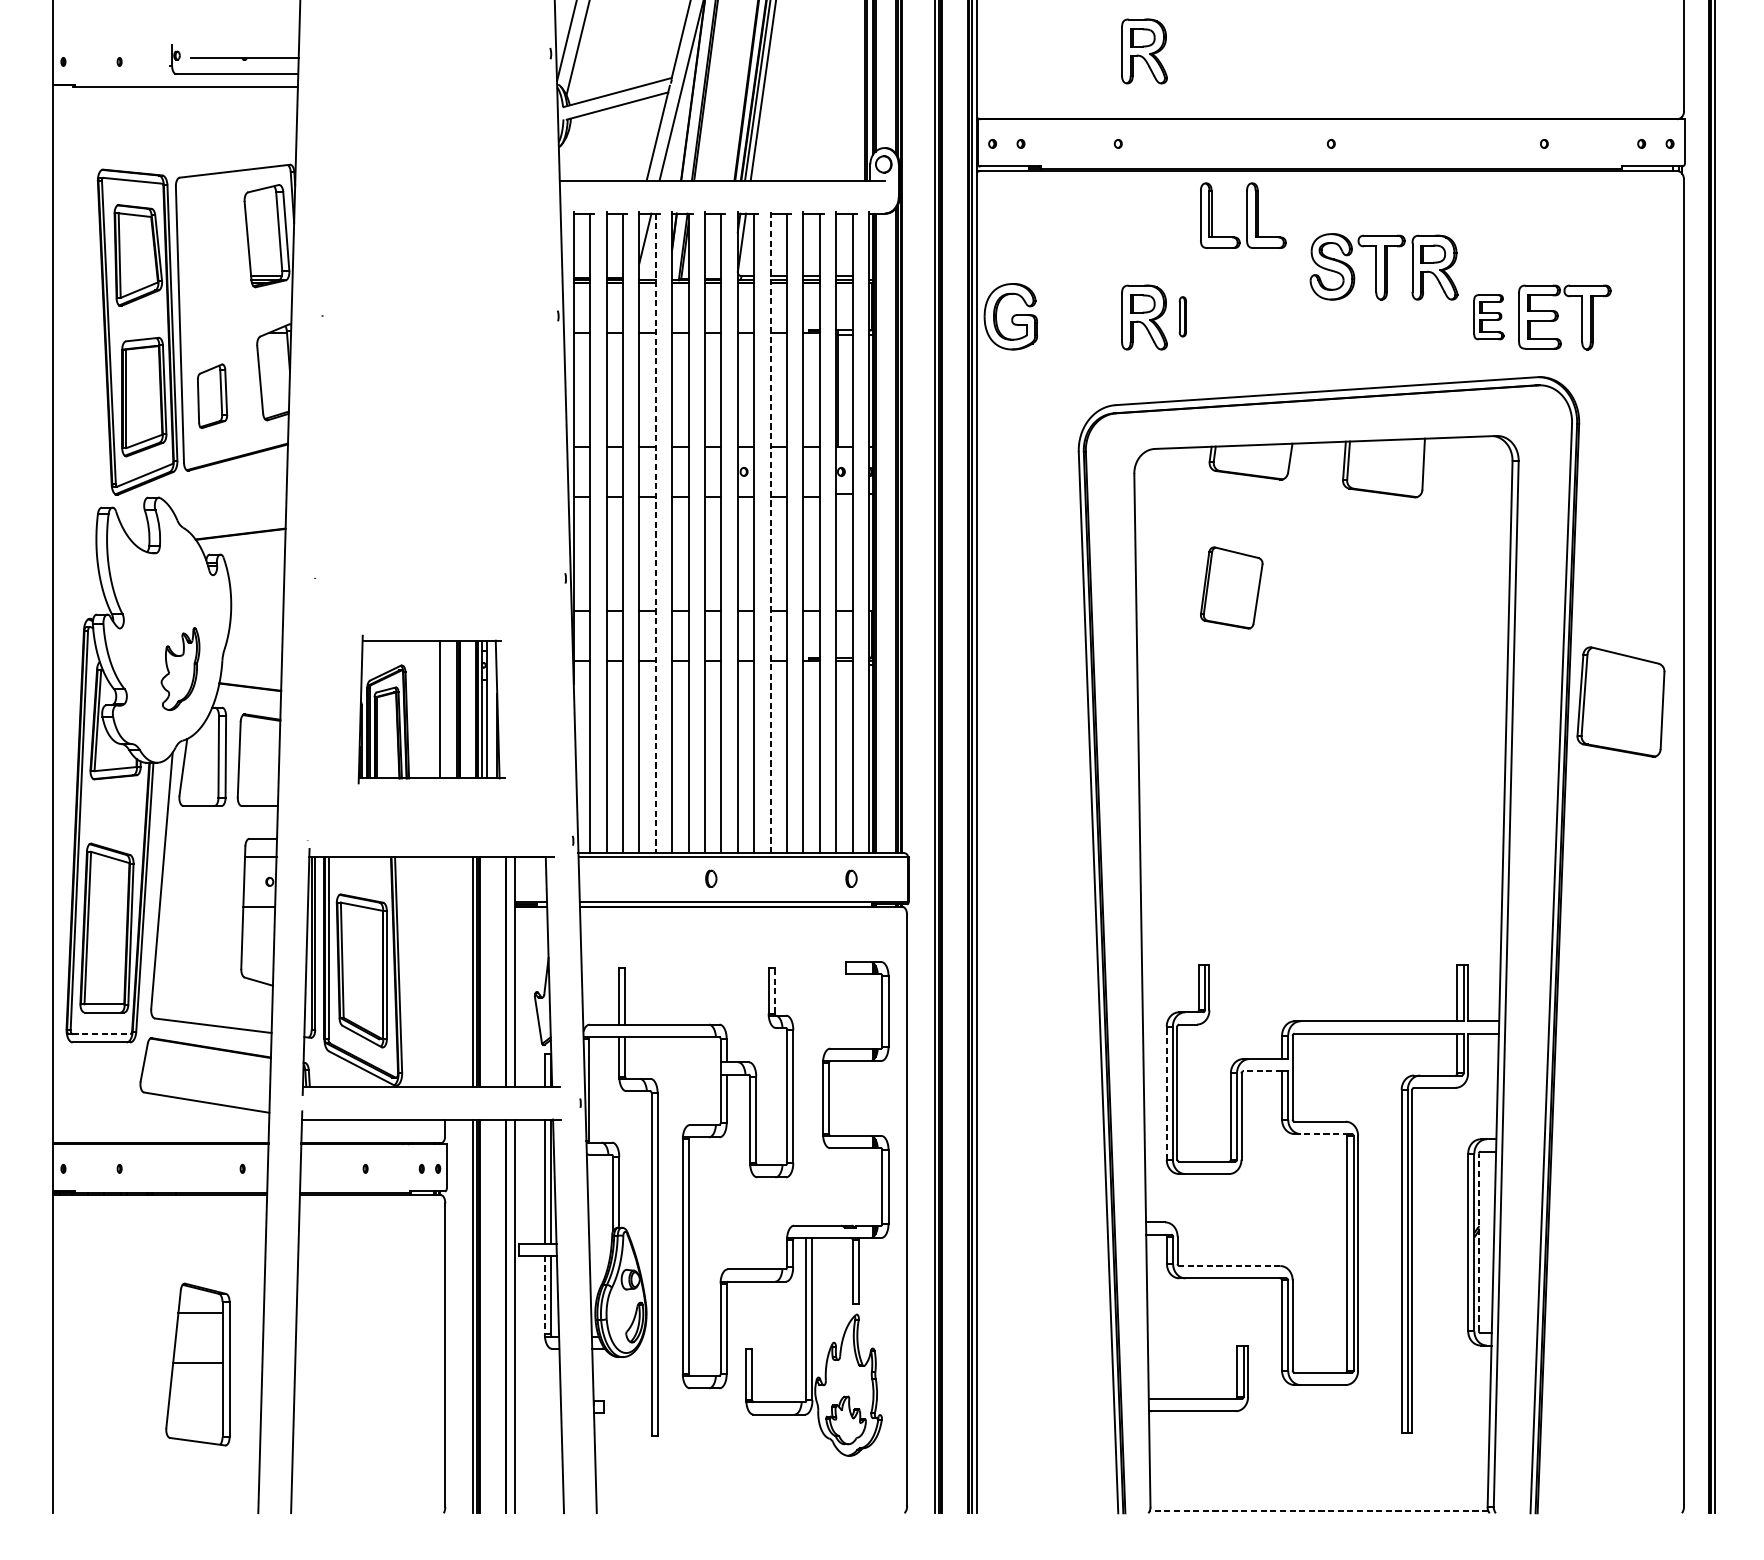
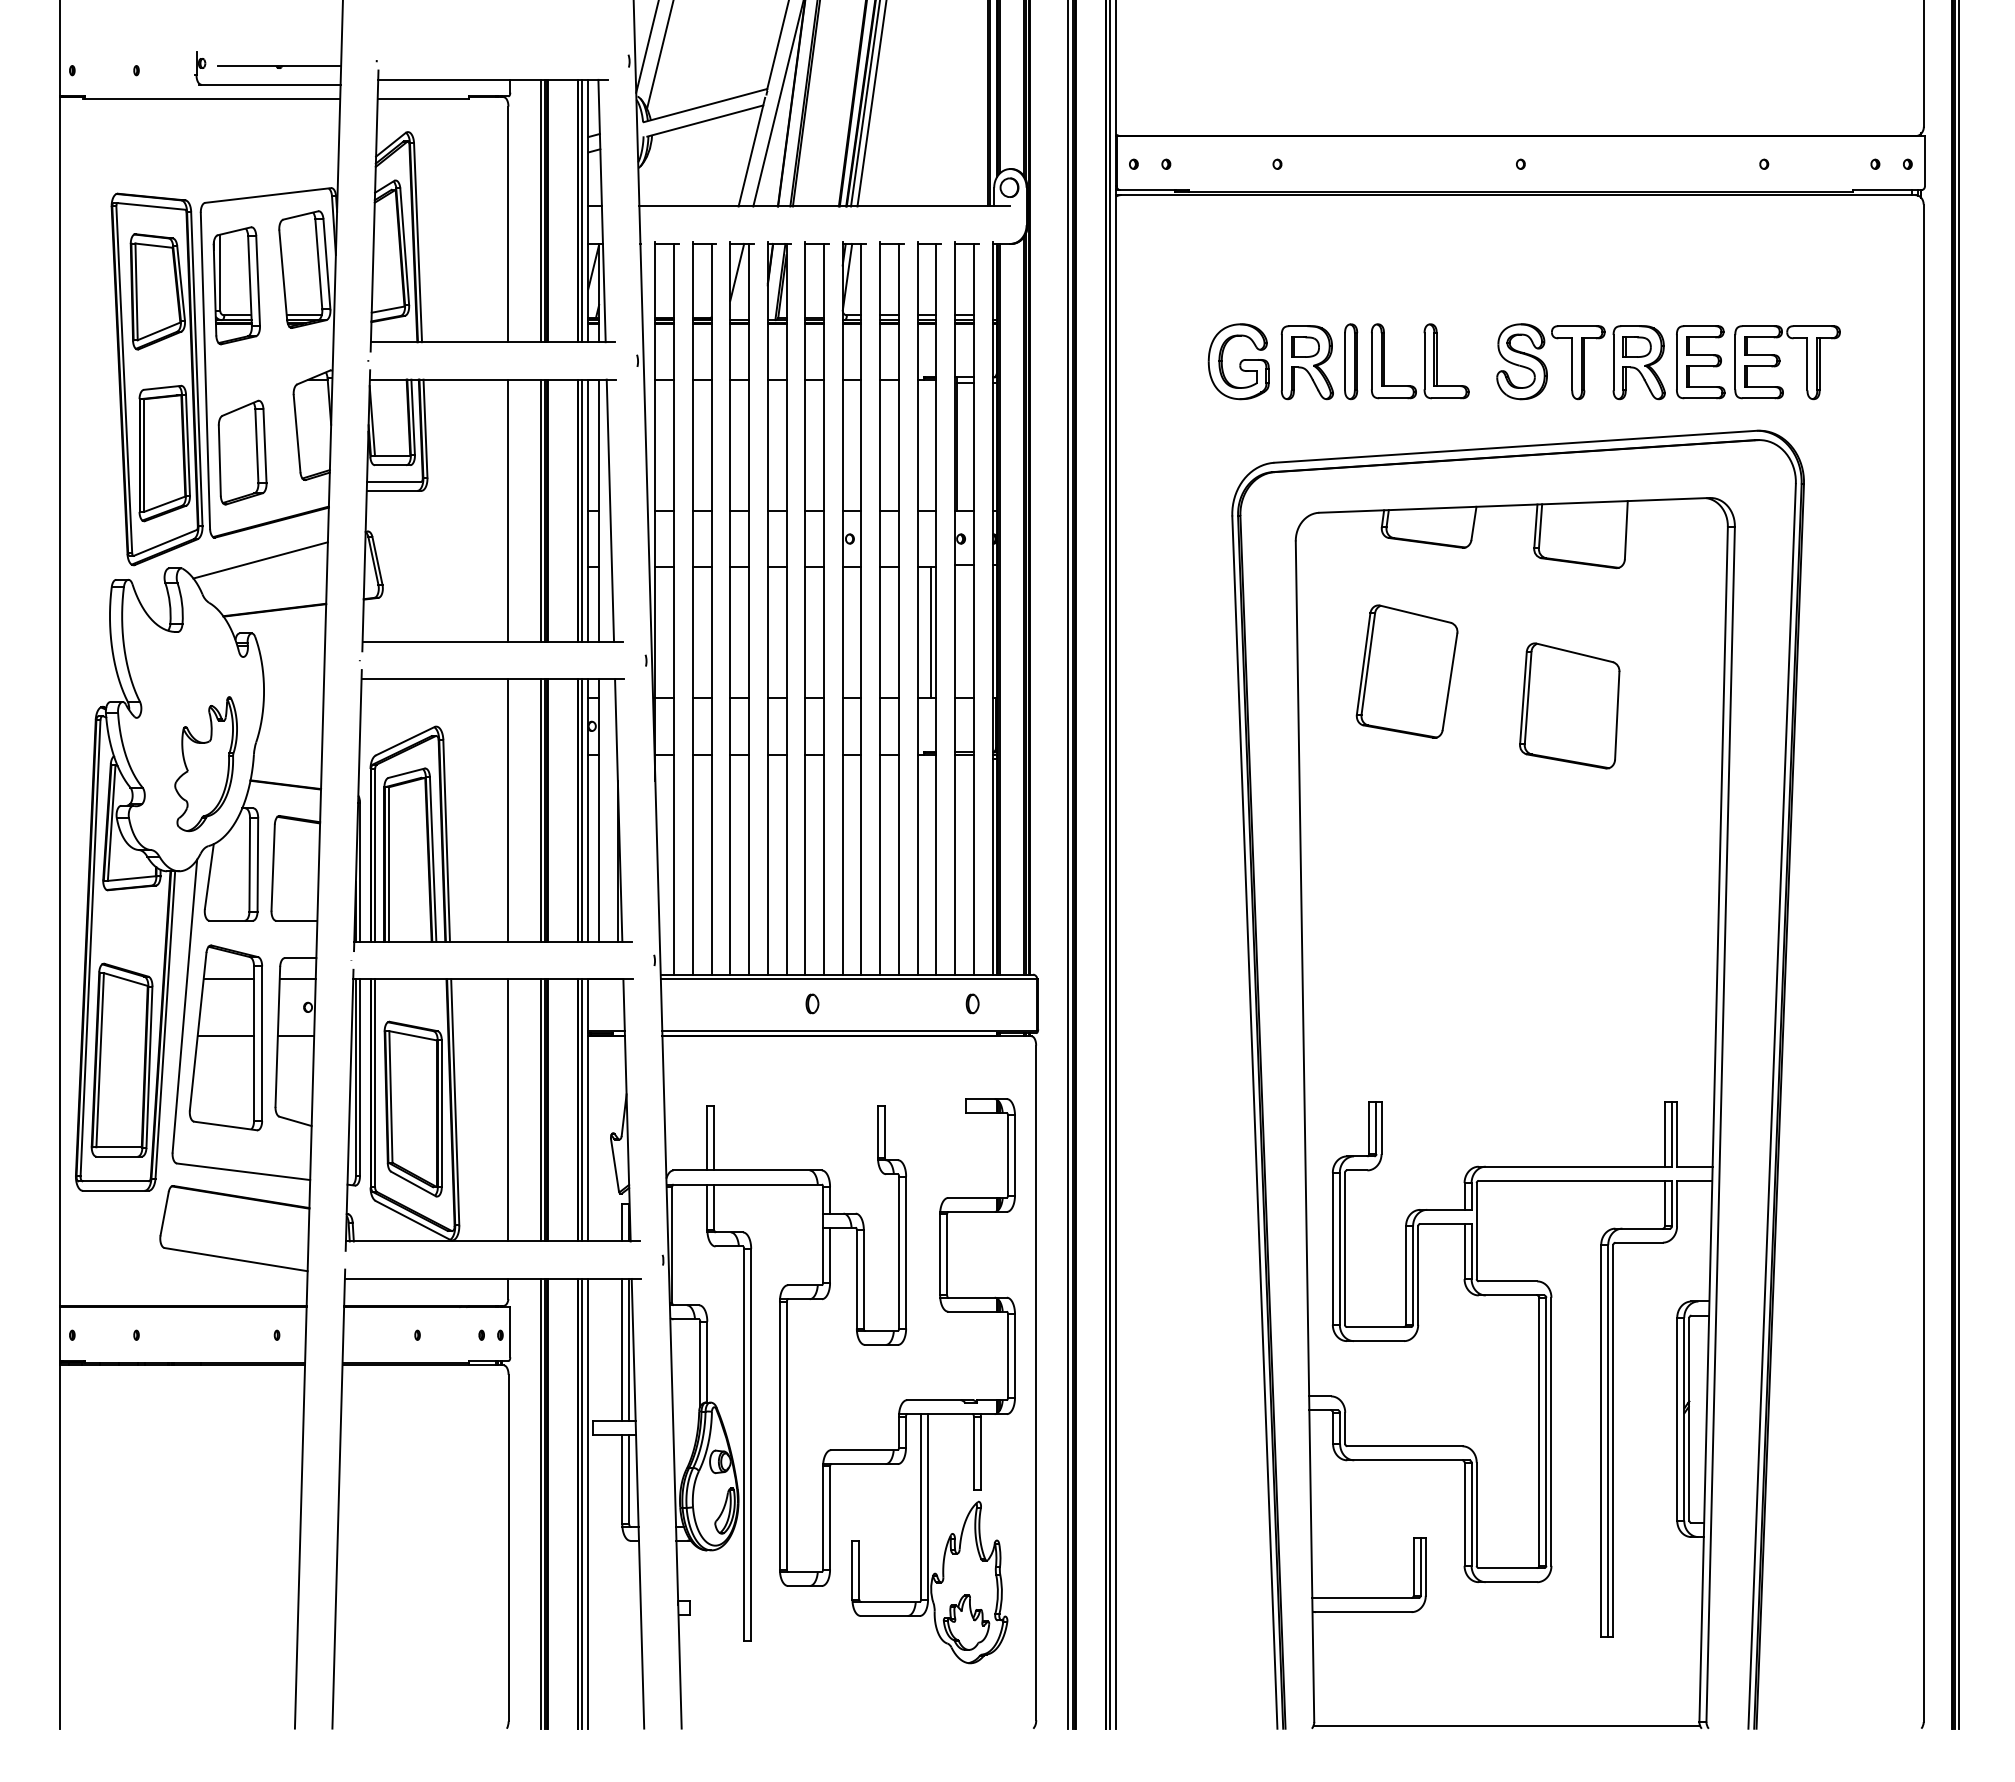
part: (1143, 51) -> (1306, 58), removed
part: (431, 180) -> (492, 206), added
part: (1243, 215) -> (1420, 361), moved
part: (207, 250) -> (236, 285), added
part: (1383, 266) -> (1580, 361), moved
part: (1010, 316) -> (1238, 361), moved
part: (1183, 316) -> (1351, 361), size x1.67
part: (1488, 317) -> (1700, 362), size x1.43
part: (212, 396) -> (242, 452), size x1.43
part: (431, 446) -> (492, 510), added
line: (228, 490) -> (260, 560), added
line: (770, 531) -> (880, 607), dashed -> solid
line: (656, 533) -> (749, 609), dashed -> solid
line: (814, 553) -> (930, 632), added
part: (1231, 587) -> (1406, 671), size x1.43
part: (180, 669) -> (205, 764), size x1.43
part: (1620, 701) -> (1569, 705), moved
part: (431, 709) -> (492, 810), size x1.67
line: (445, 972) -> (508, 1110), added
line: (509, 972) -> (582, 1110), added
line: (775, 990) -> (885, 1131), dashed -> solid
line: (101, 1034) -> (115, 1181), dashed -> solid
line: (1261, 1071) -> (1441, 1223), dashed -> solid
line: (1166, 1092) -> (1332, 1248), dashed -> solid
line: (1320, 1134) -> (1508, 1295), dashed -> solid
line: (1478, 1241) -> (1689, 1418), dashed -> solid
line: (1229, 1266) -> (1404, 1446), dashed -> solid
line: (545, 1295) -> (622, 1479), dashed -> solid
line: (509, 1316) -> (582, 1503), added
part: (197, 1364) -> (225, 1037), moved
line: (1318, 1510) -> (1506, 1725), dashed -> solid

